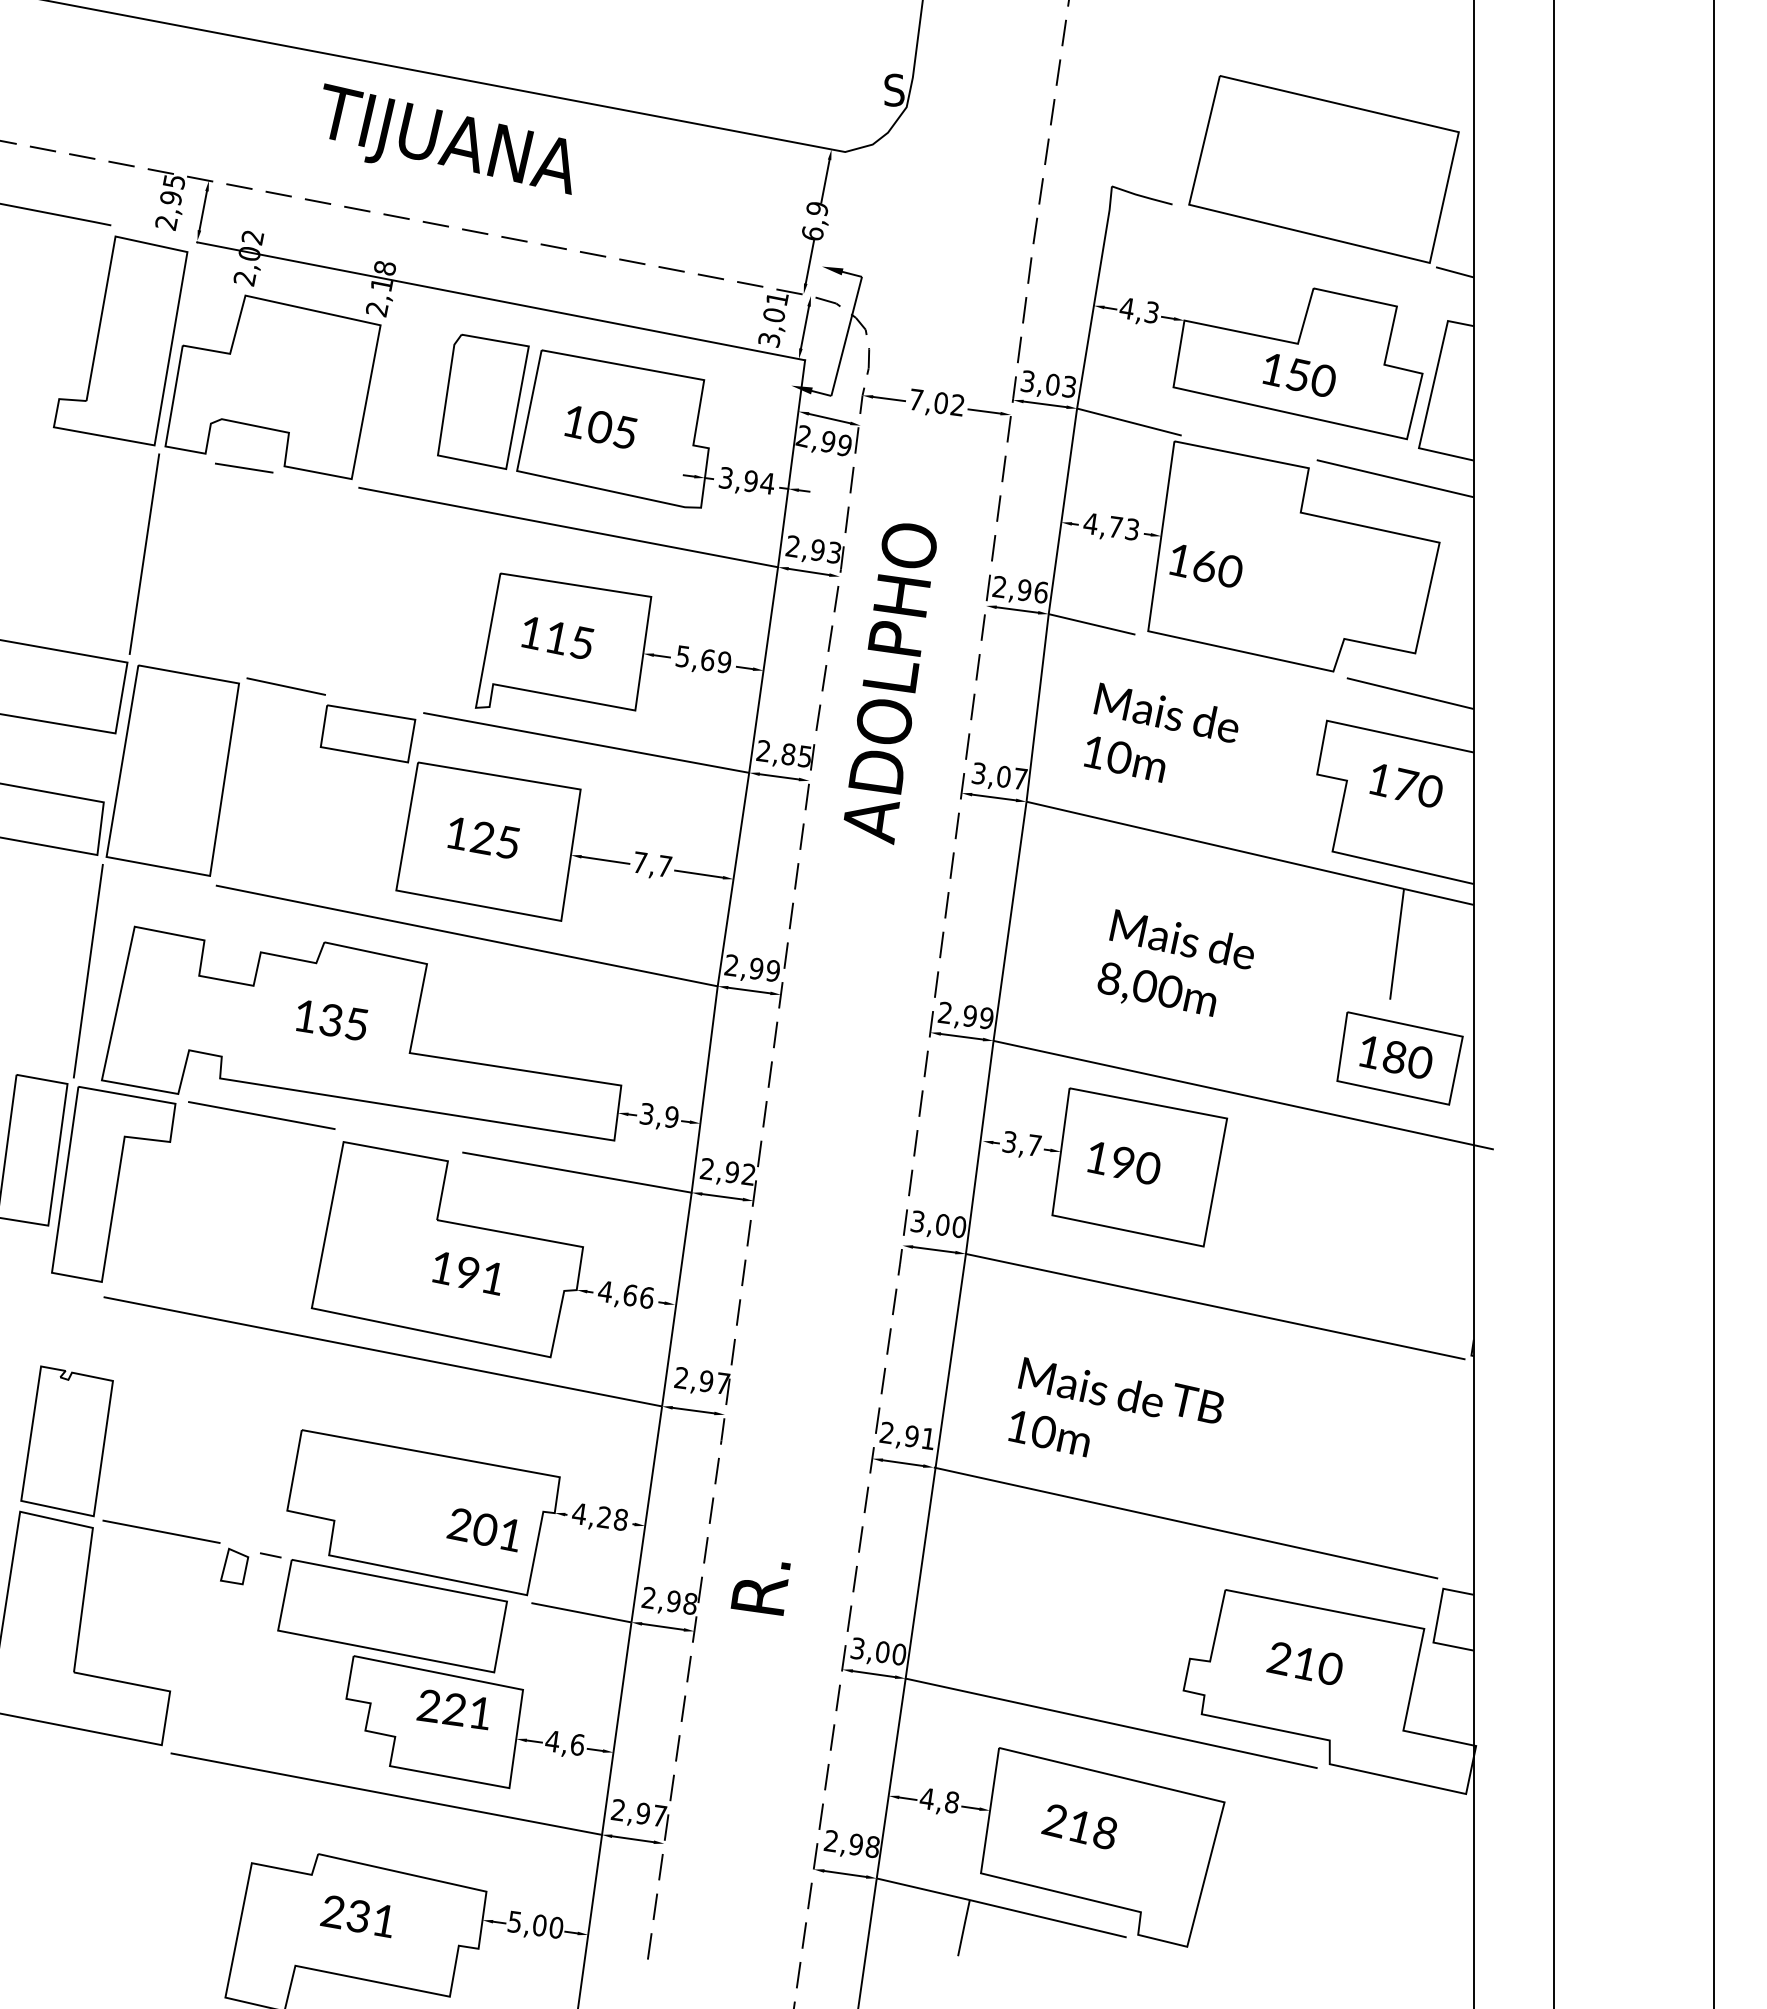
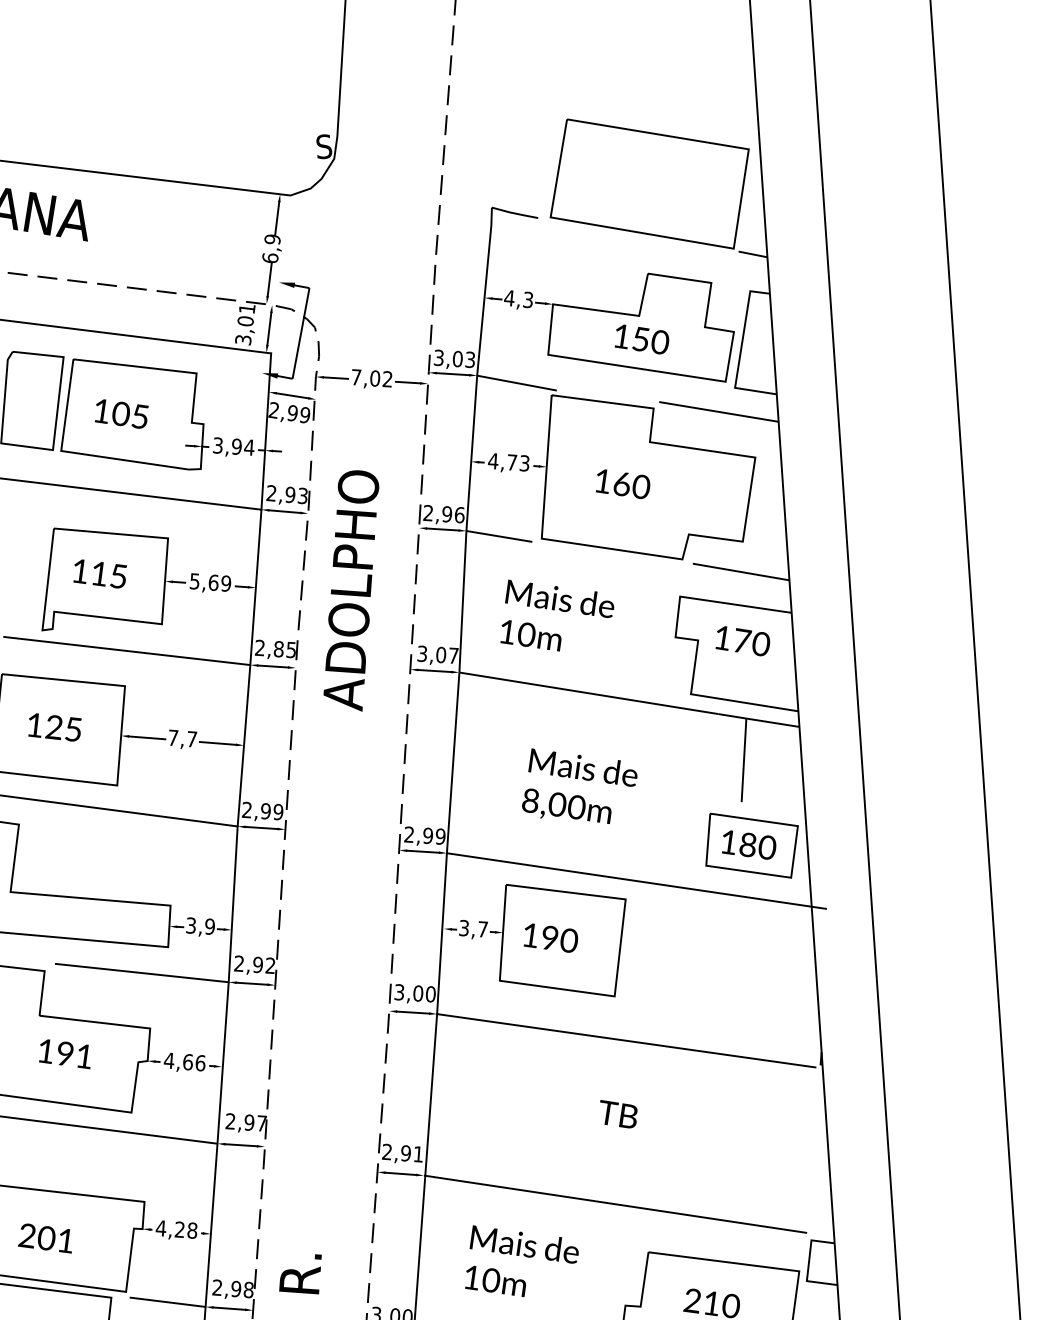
text: (1205, 565) -> (622, 483), moved
text: (1085, 1407) -> (521, 1259), moved
text: (481, 1530) -> (43, 1239), moved

